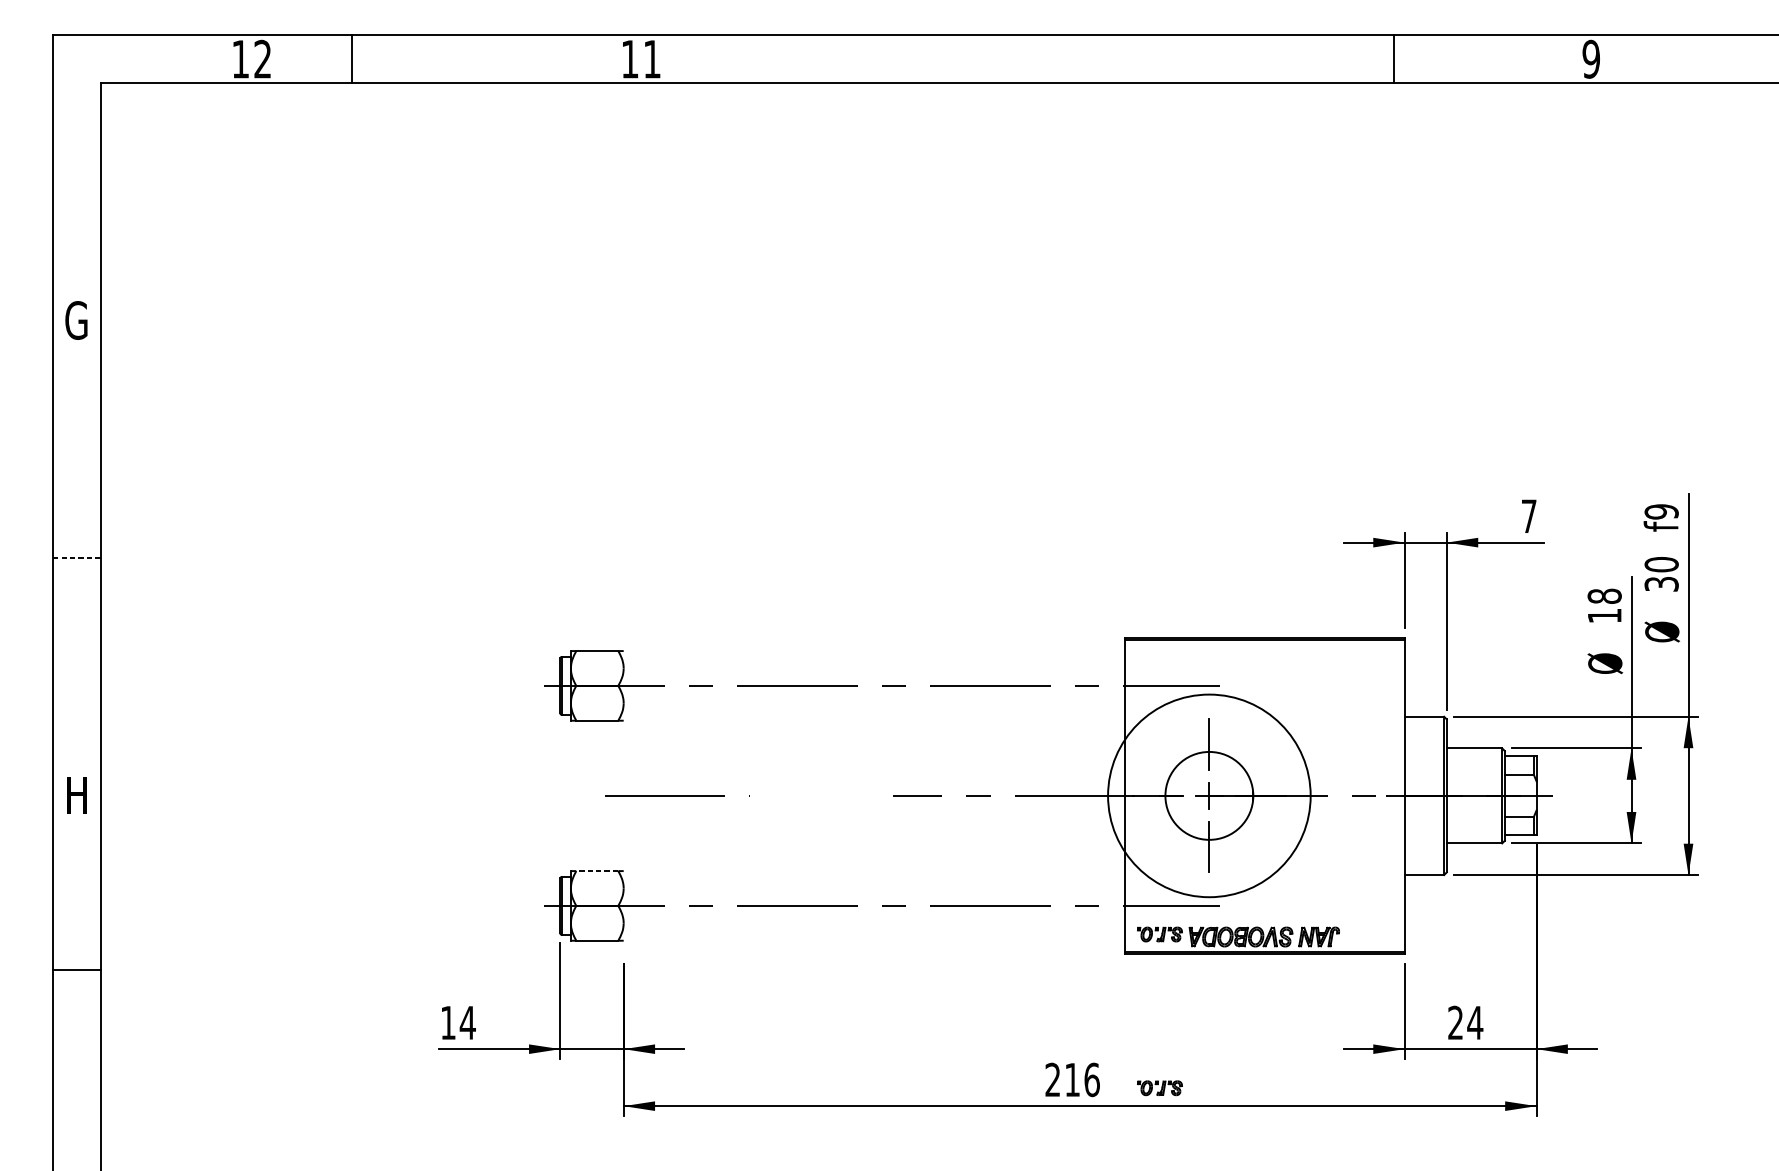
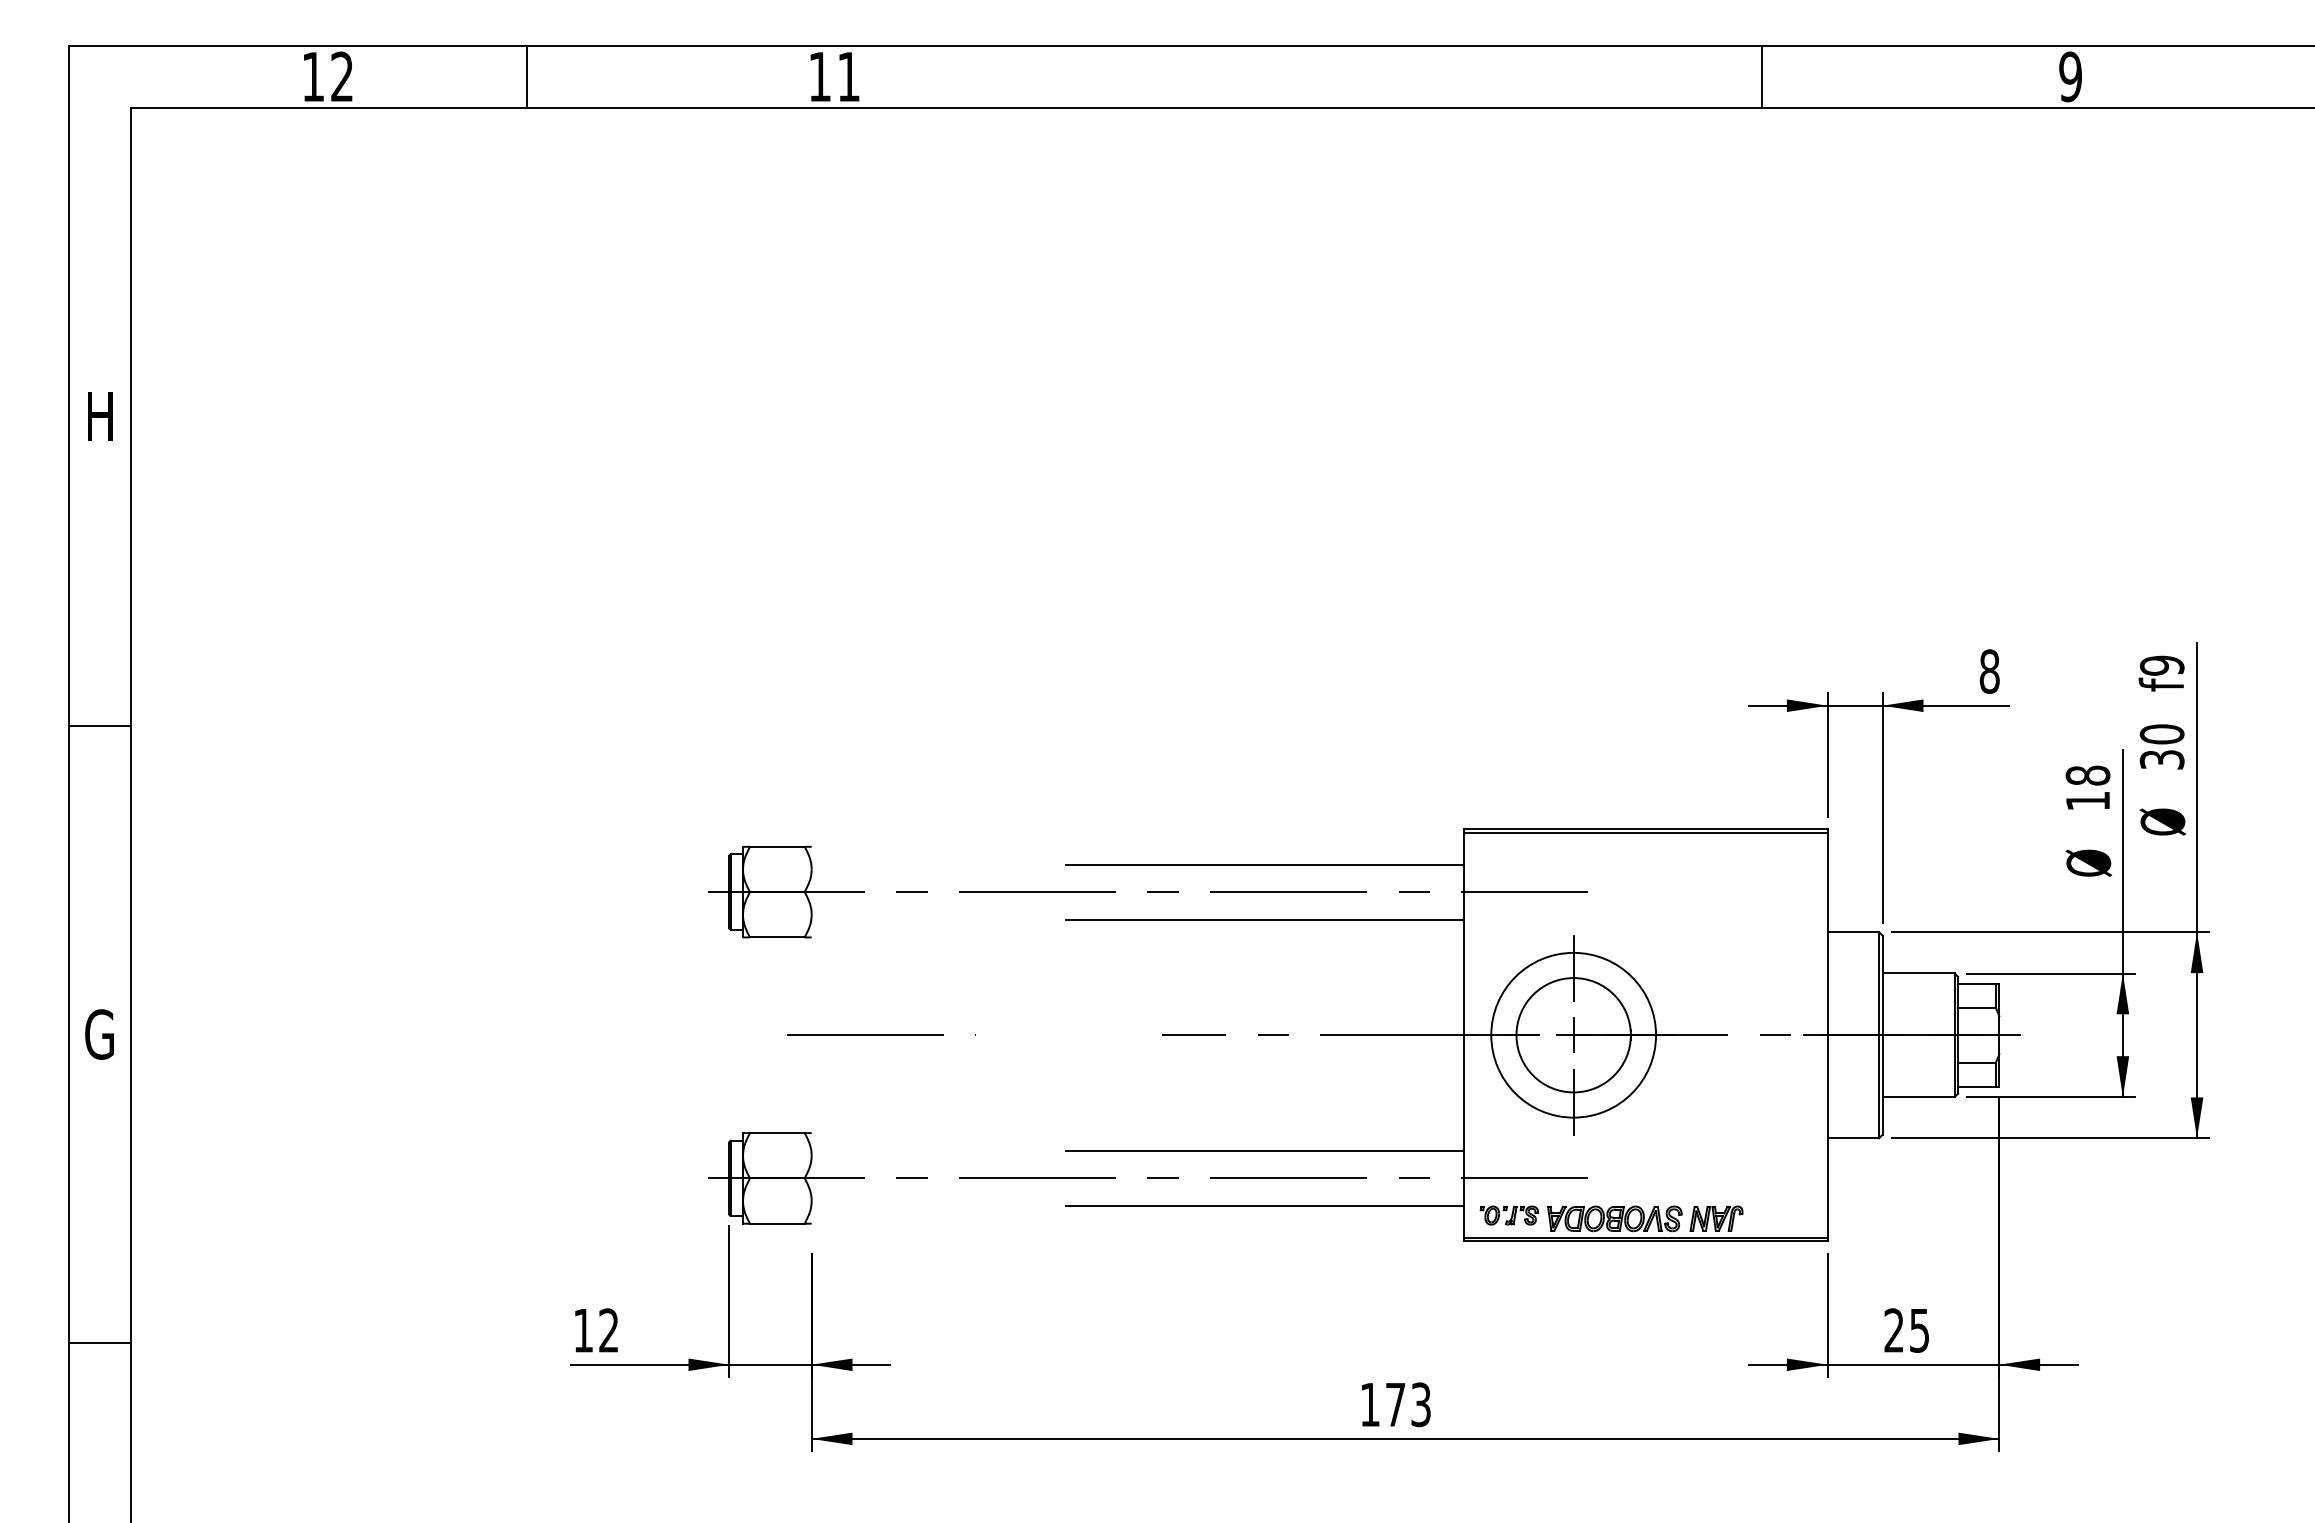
line: (352, 59) -> (526, 76), moved
line: (1393, 59) -> (1762, 76), moved
text: (76, 320) -> (99, 416), G -> H
text: (1528, 516) -> (1989, 671), 7 -> 8
line: (77, 557) -> (100, 725), dashed -> solid
line: (971, 664) -> (1264, 864), added
line: (971, 706) -> (1264, 919), added
text: (76, 795) -> (99, 1034), H -> G
circle: (1209, 795) -> (1573, 1034), size x0.62
line: (596, 871) -> (776, 1133), dashed -> solid
line: (971, 884) -> (1264, 1150), added
line: (971, 926) -> (1264, 1205), added
line: (77, 969) -> (100, 1343), moved
text: (467, 1022) -> (608, 1330), 14 -> 12
text: (1475, 1022) -> (1919, 1330), 24 -> 25
text: (1072, 1079) -> (1395, 1404), 216 -> 173
part: (1159, 1088) -> (1508, 1415), removed

